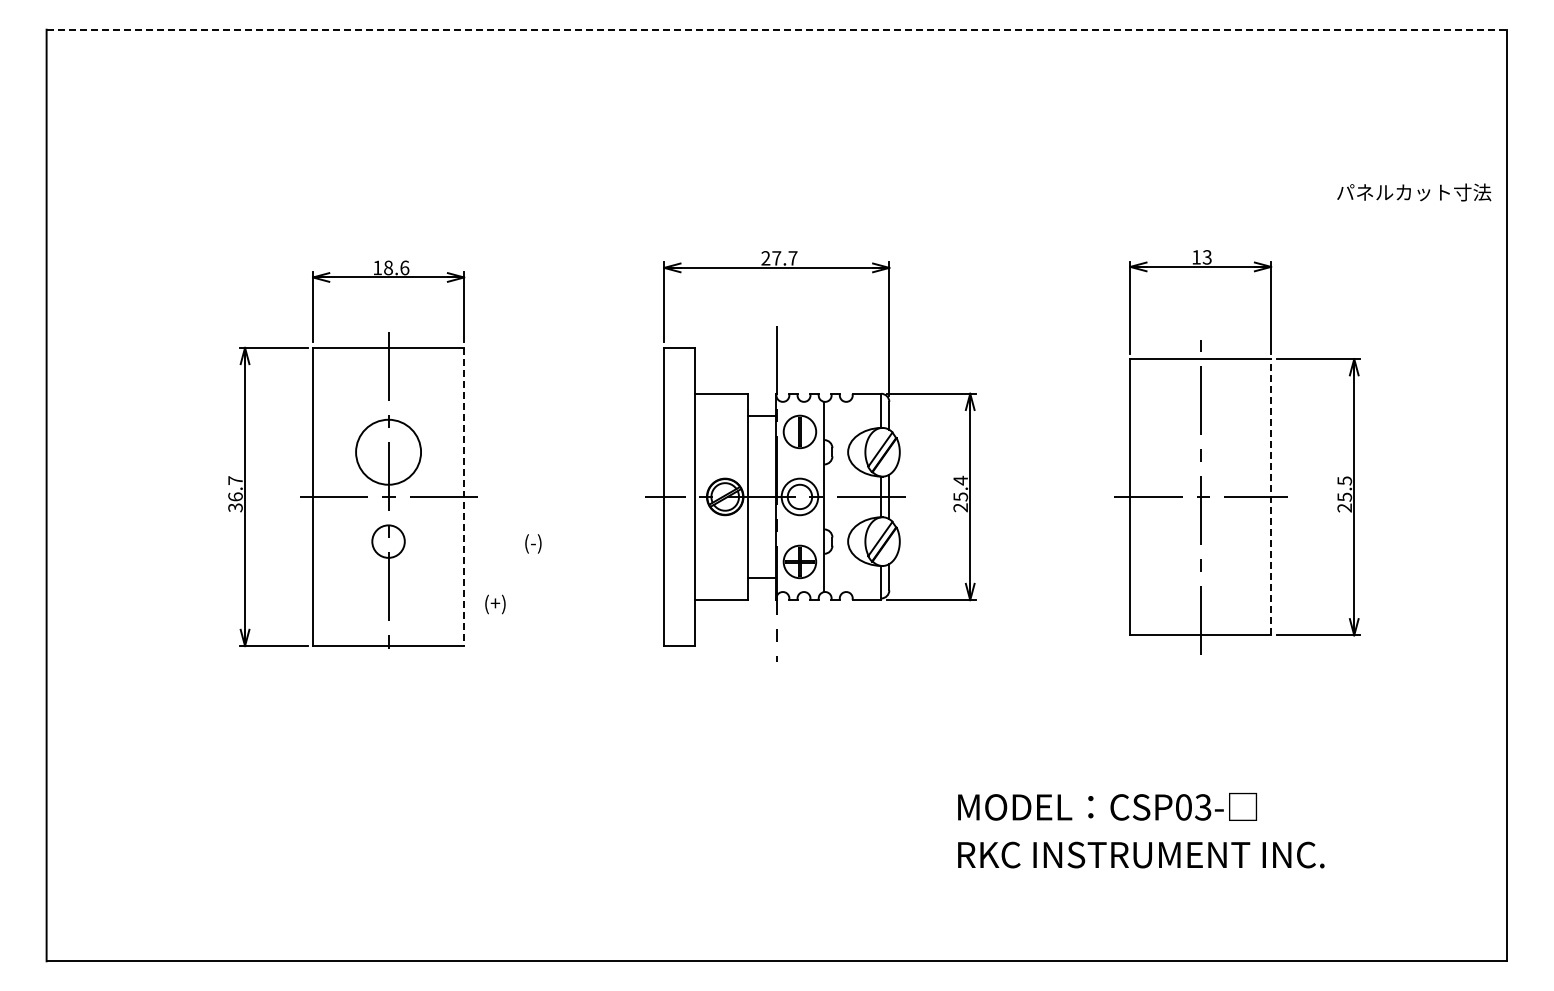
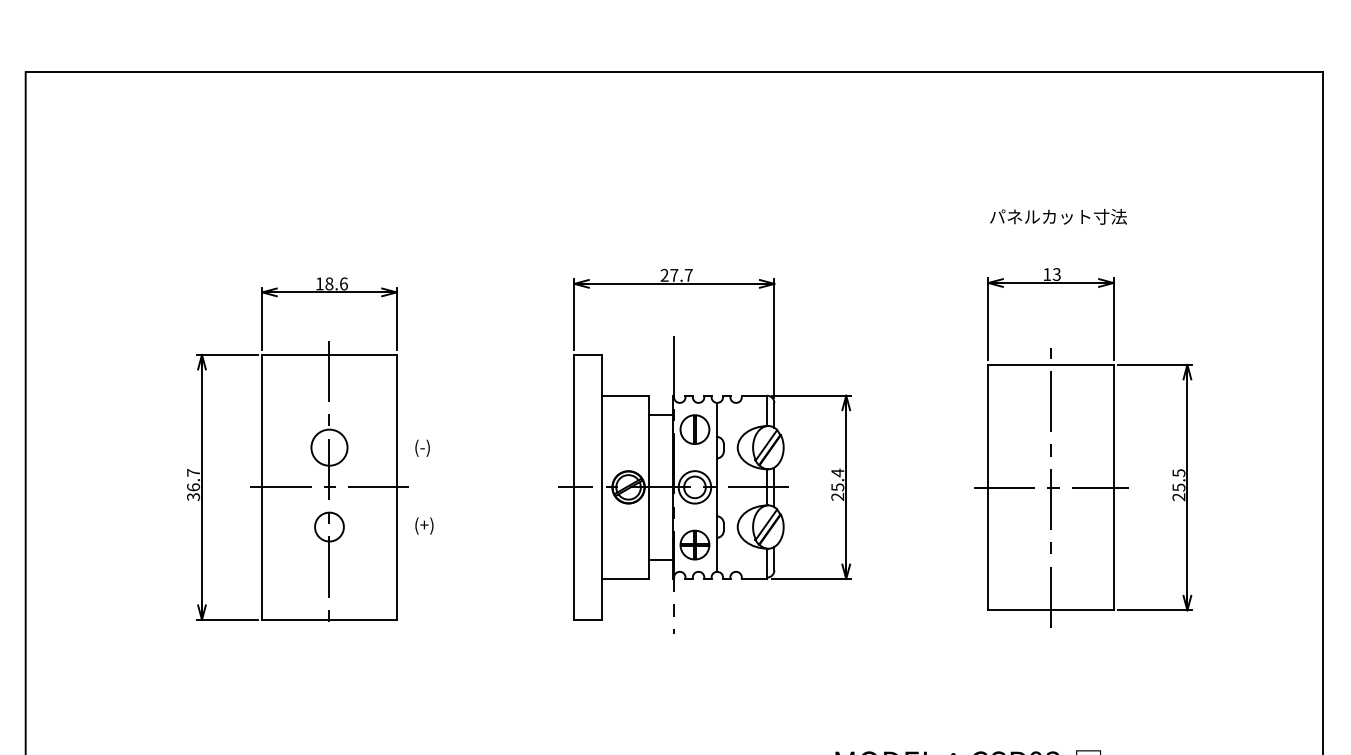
line: (777, 29) -> (675, 72), dashed -> solid
text: (1414, 192) -> (1058, 216), moved
circle: (388, 451) -> (329, 446), size x0.62
line: (1271, 496) -> (1113, 486), dashed -> solid
line: (464, 497) -> (396, 487), dashed -> solid
text: (533, 543) -> (422, 447), moved
text: (495, 604) -> (424, 526), moved

